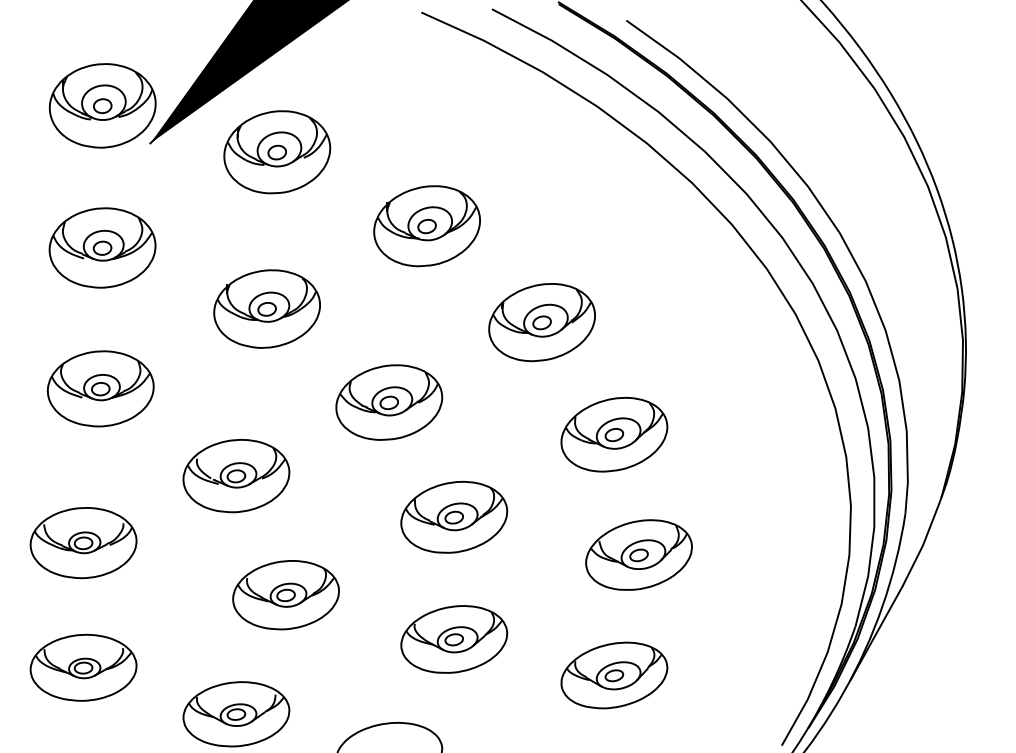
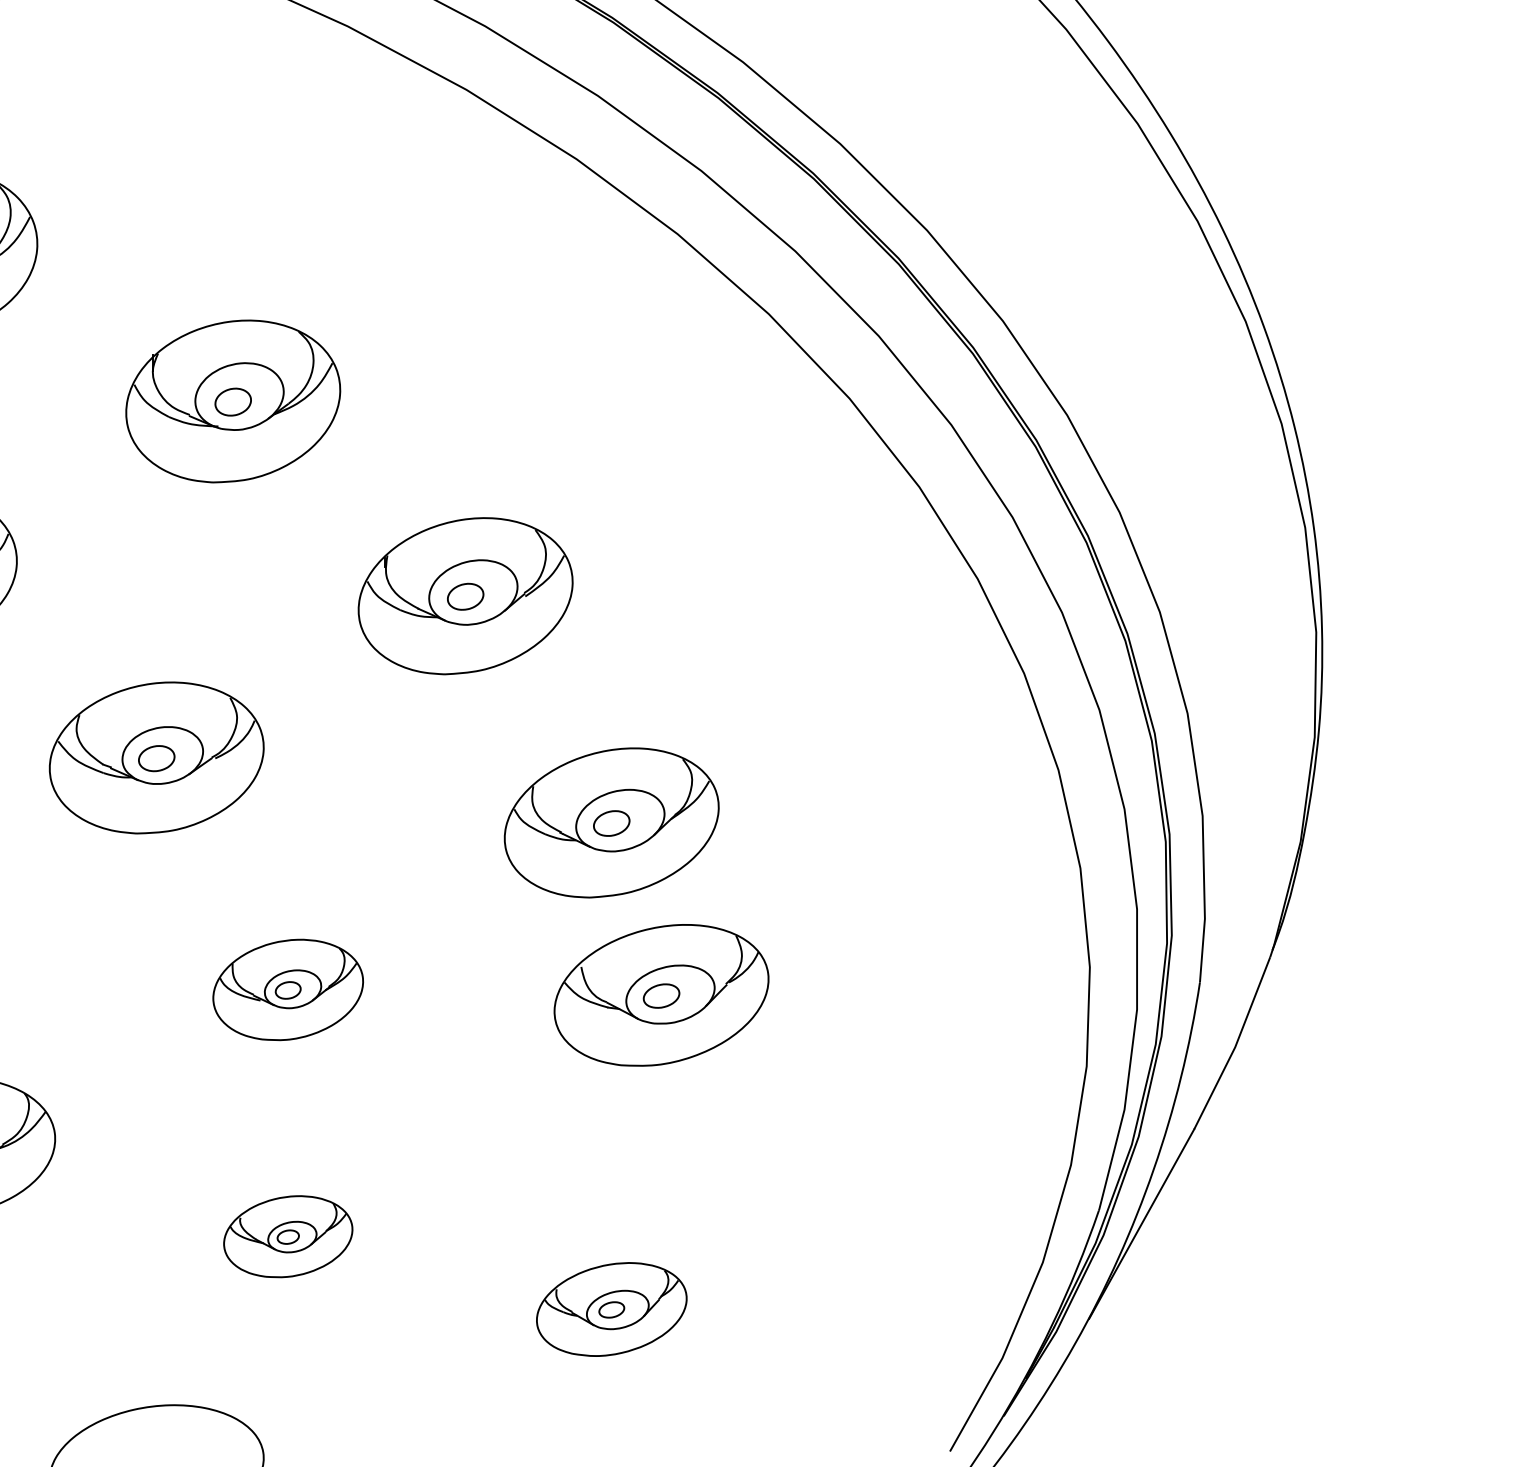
part: (454, 517) -> (288, 990), size x0.7
part: (638, 554) -> (660, 994), moved
part: (454, 639) -> (288, 1236), size x0.6
part: (614, 675) -> (611, 1309), size x0.7

